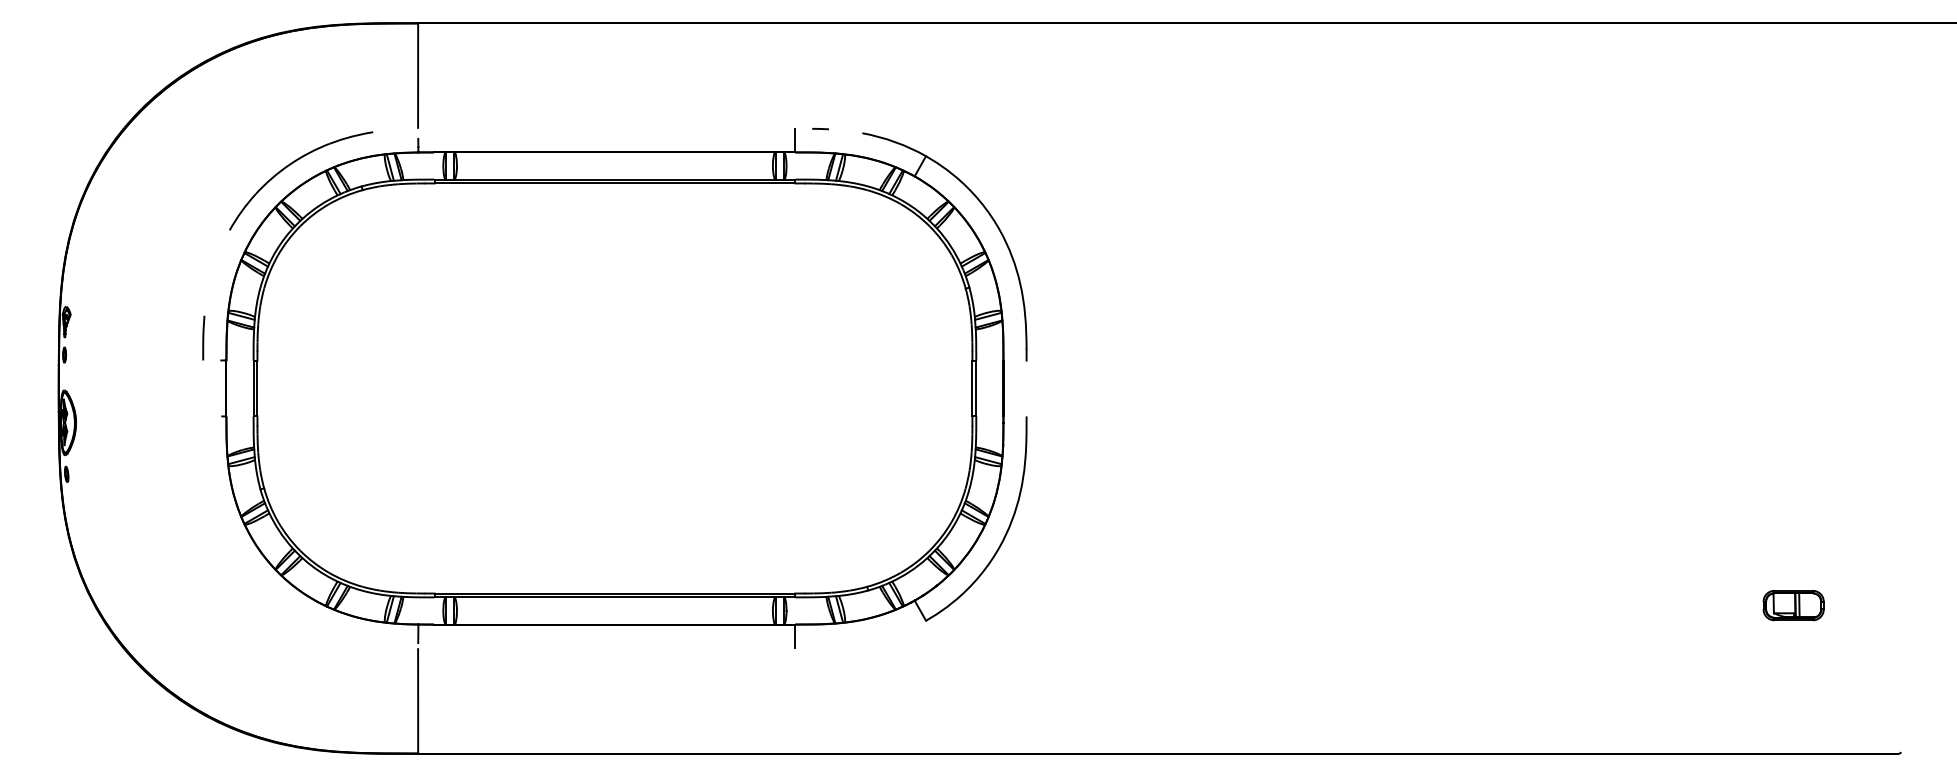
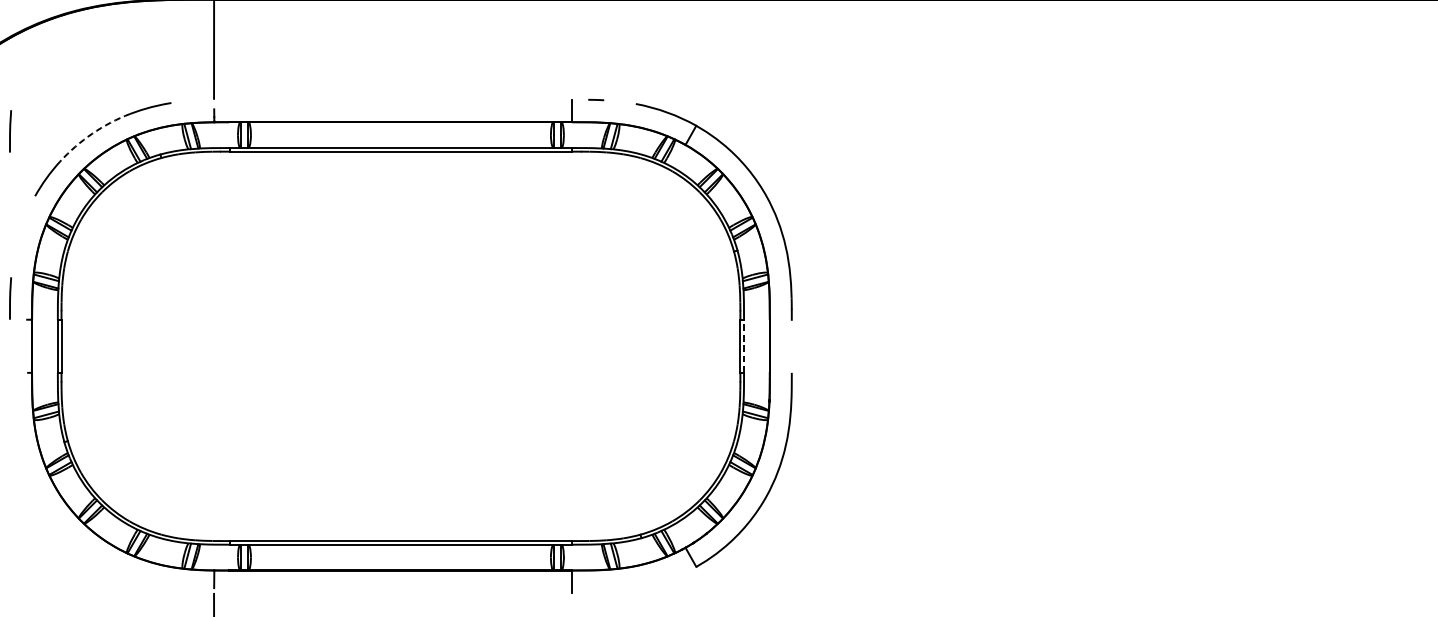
line: (203, 161) -> (10, 130), added
arc: (289, 164) -> (91, 133), solid -> dashed
line: (976, 388) -> (744, 346), solid -> dashed

